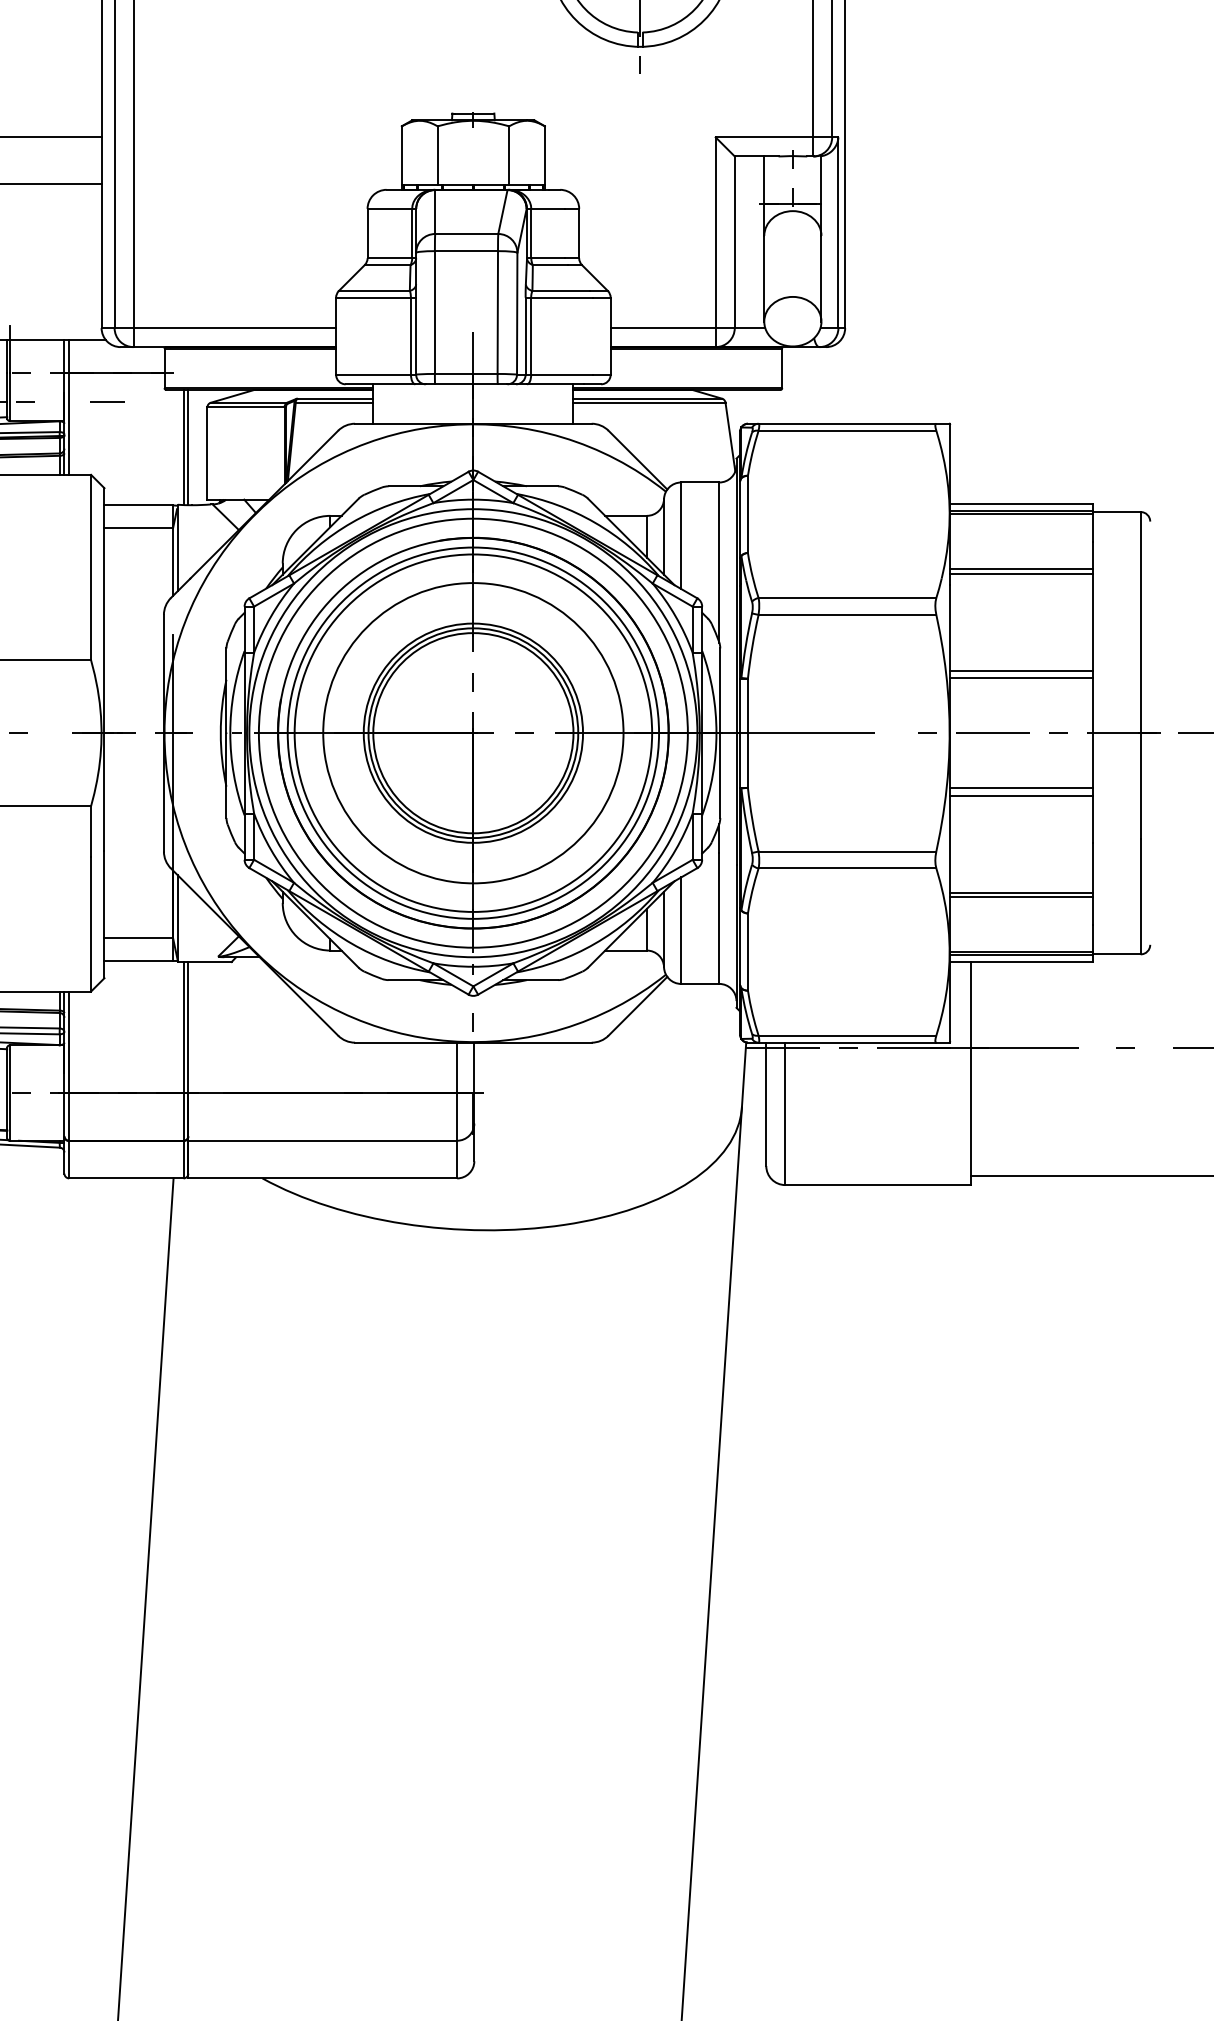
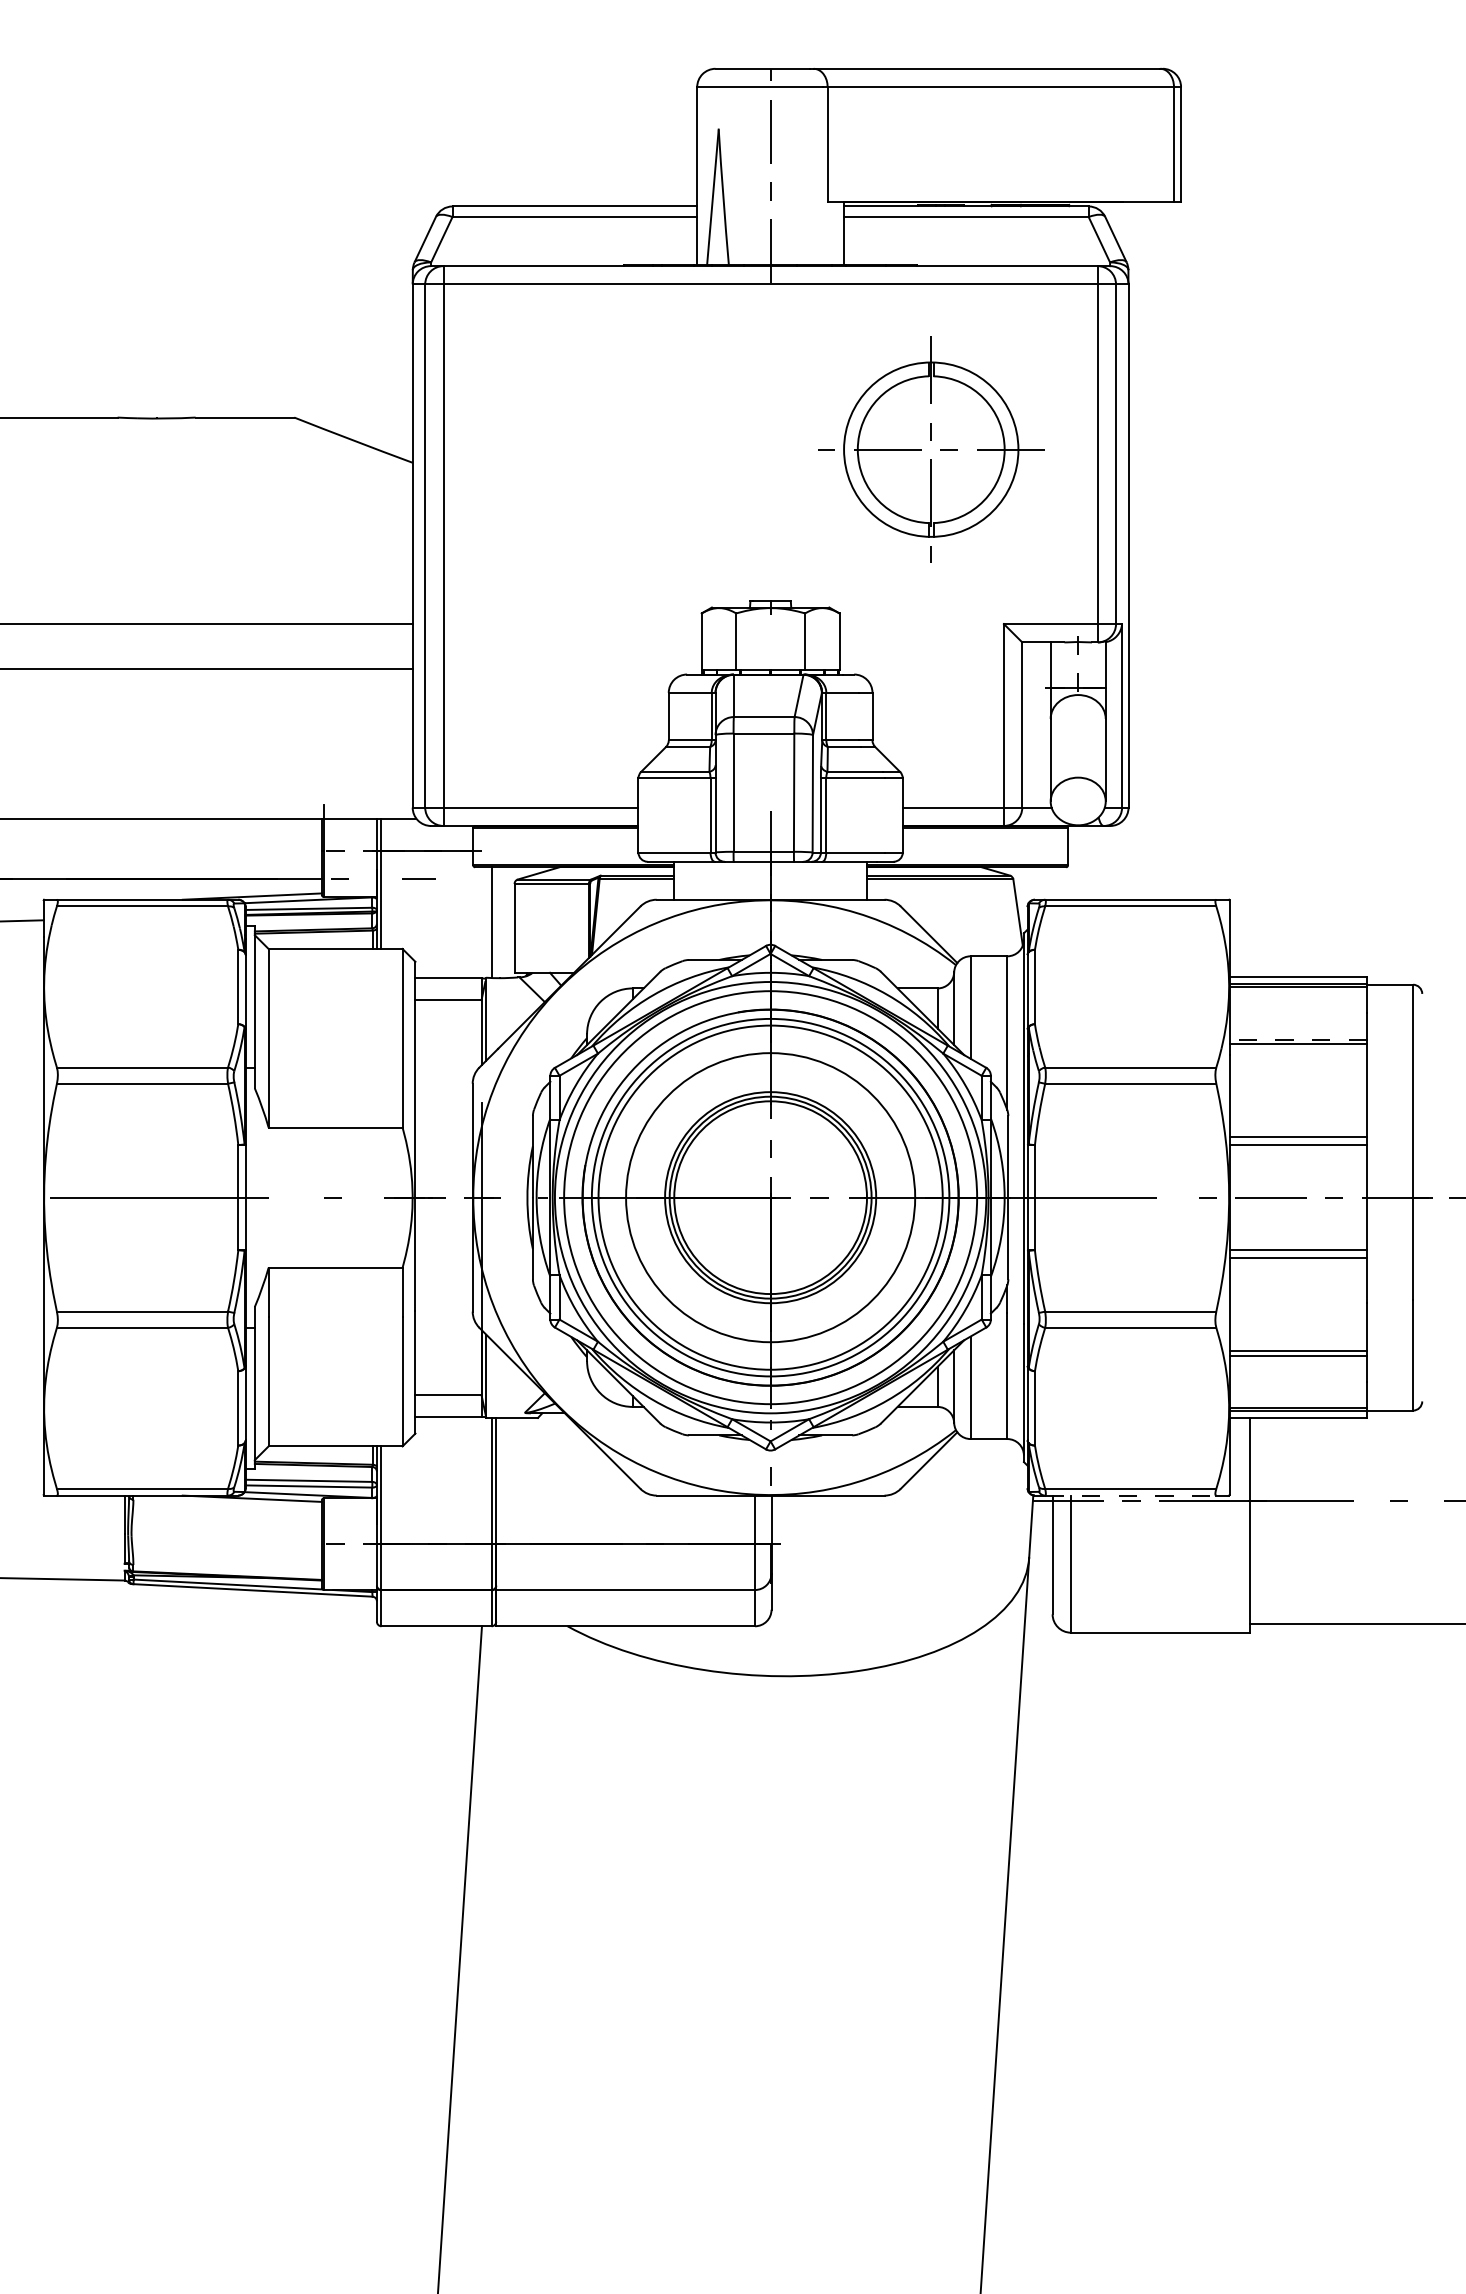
line: (188, 447) -> (496, 922), removed
line: (1021, 568) -> (1298, 1039), solid -> dashed
line: (847, 1042) -> (1130, 1495), solid -> dashed

